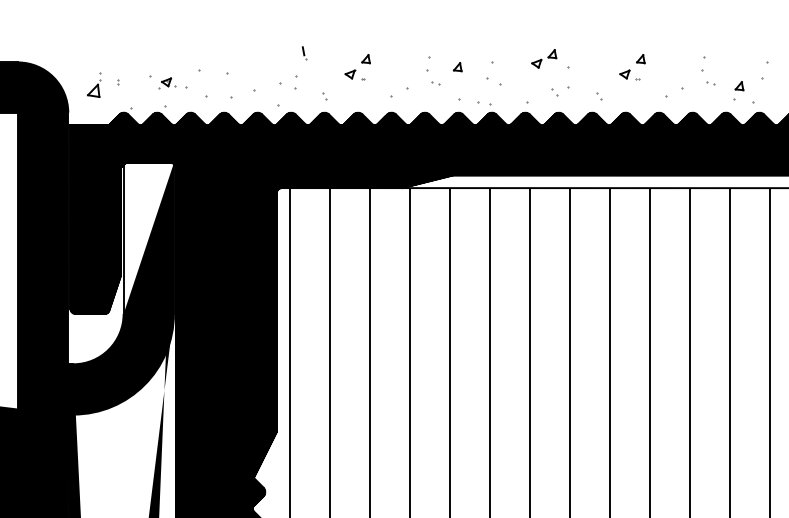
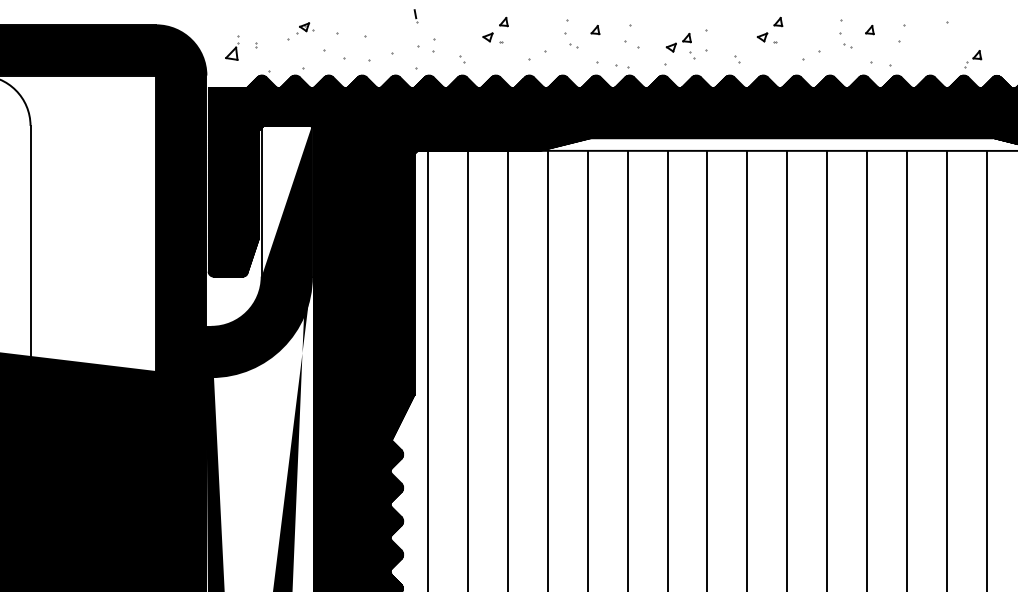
part: (303, 53) -> (415, 16), moved
part: (543, 58) -> (678, 42), moved
part: (167, 83) -> (305, 28), moved
part: (739, 85) -> (869, 29), moved

